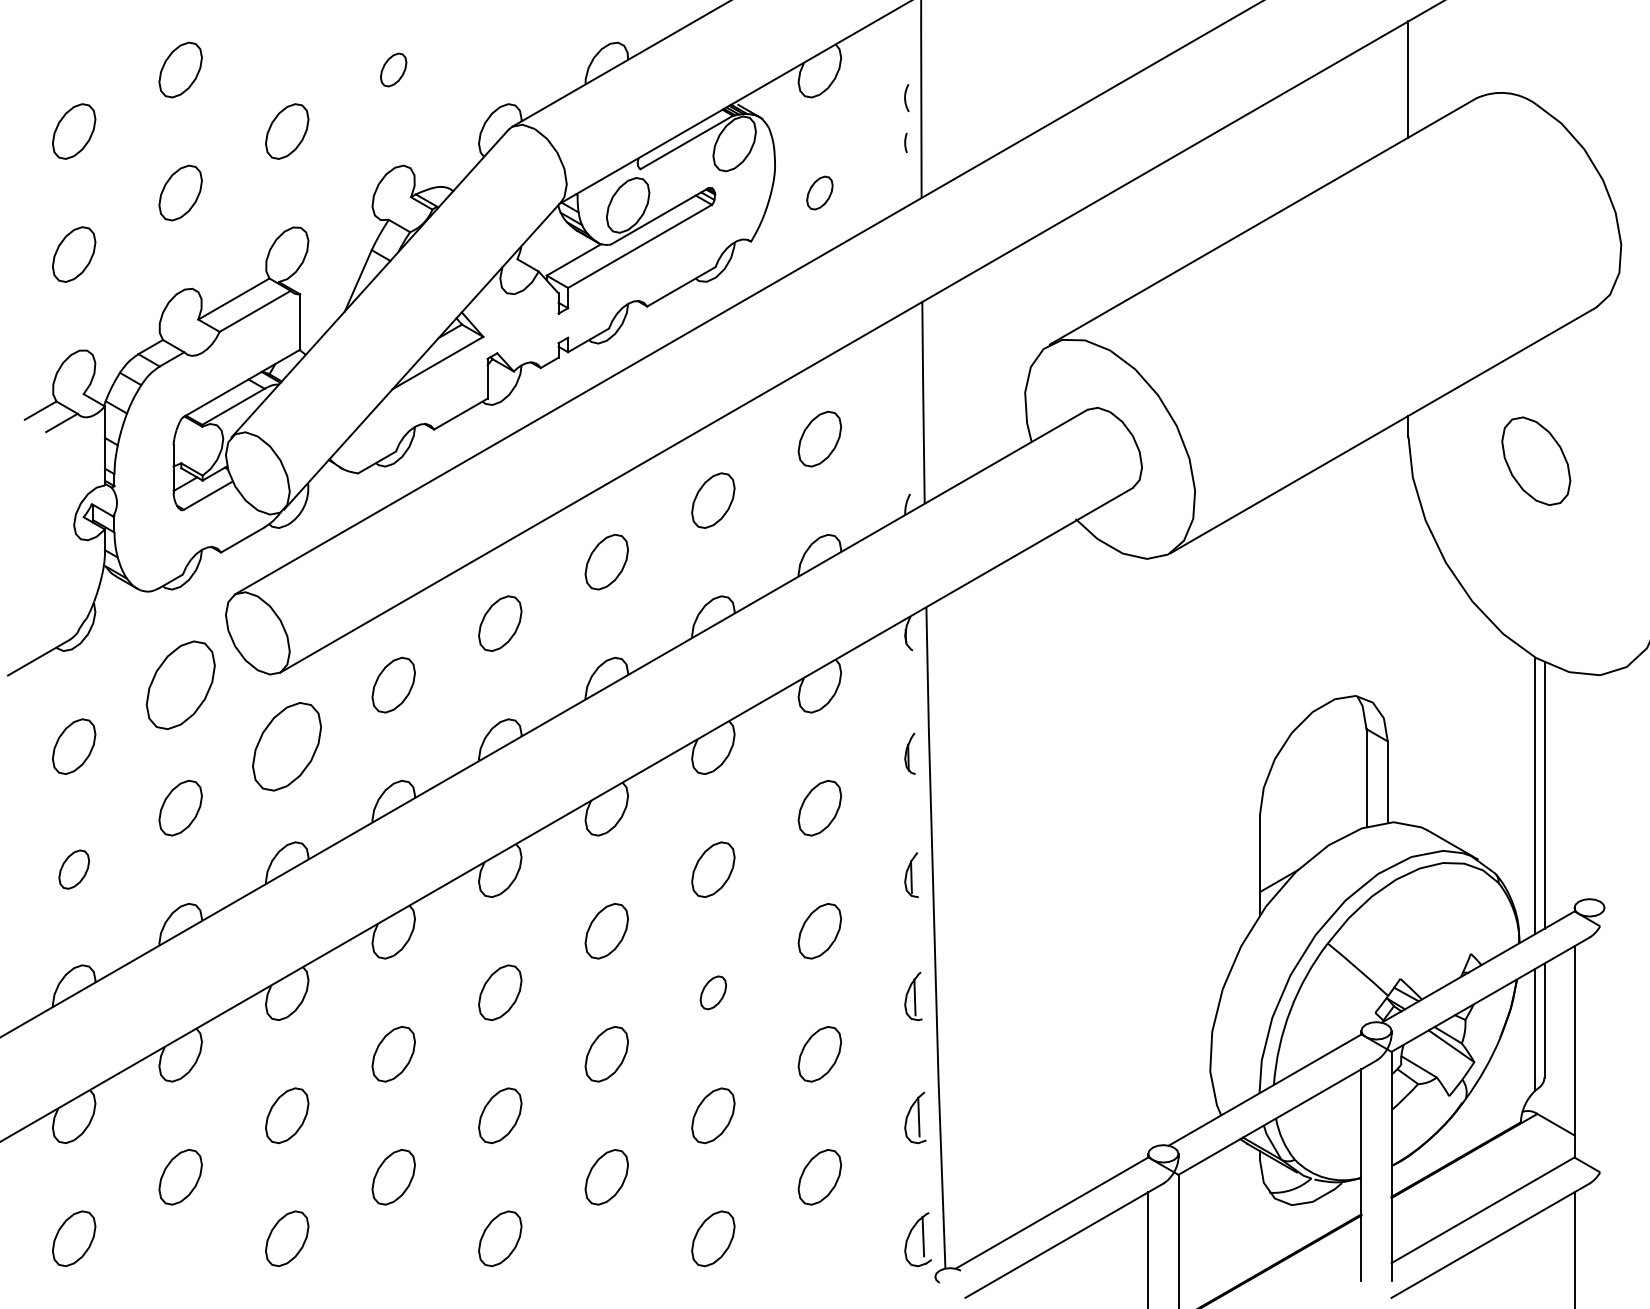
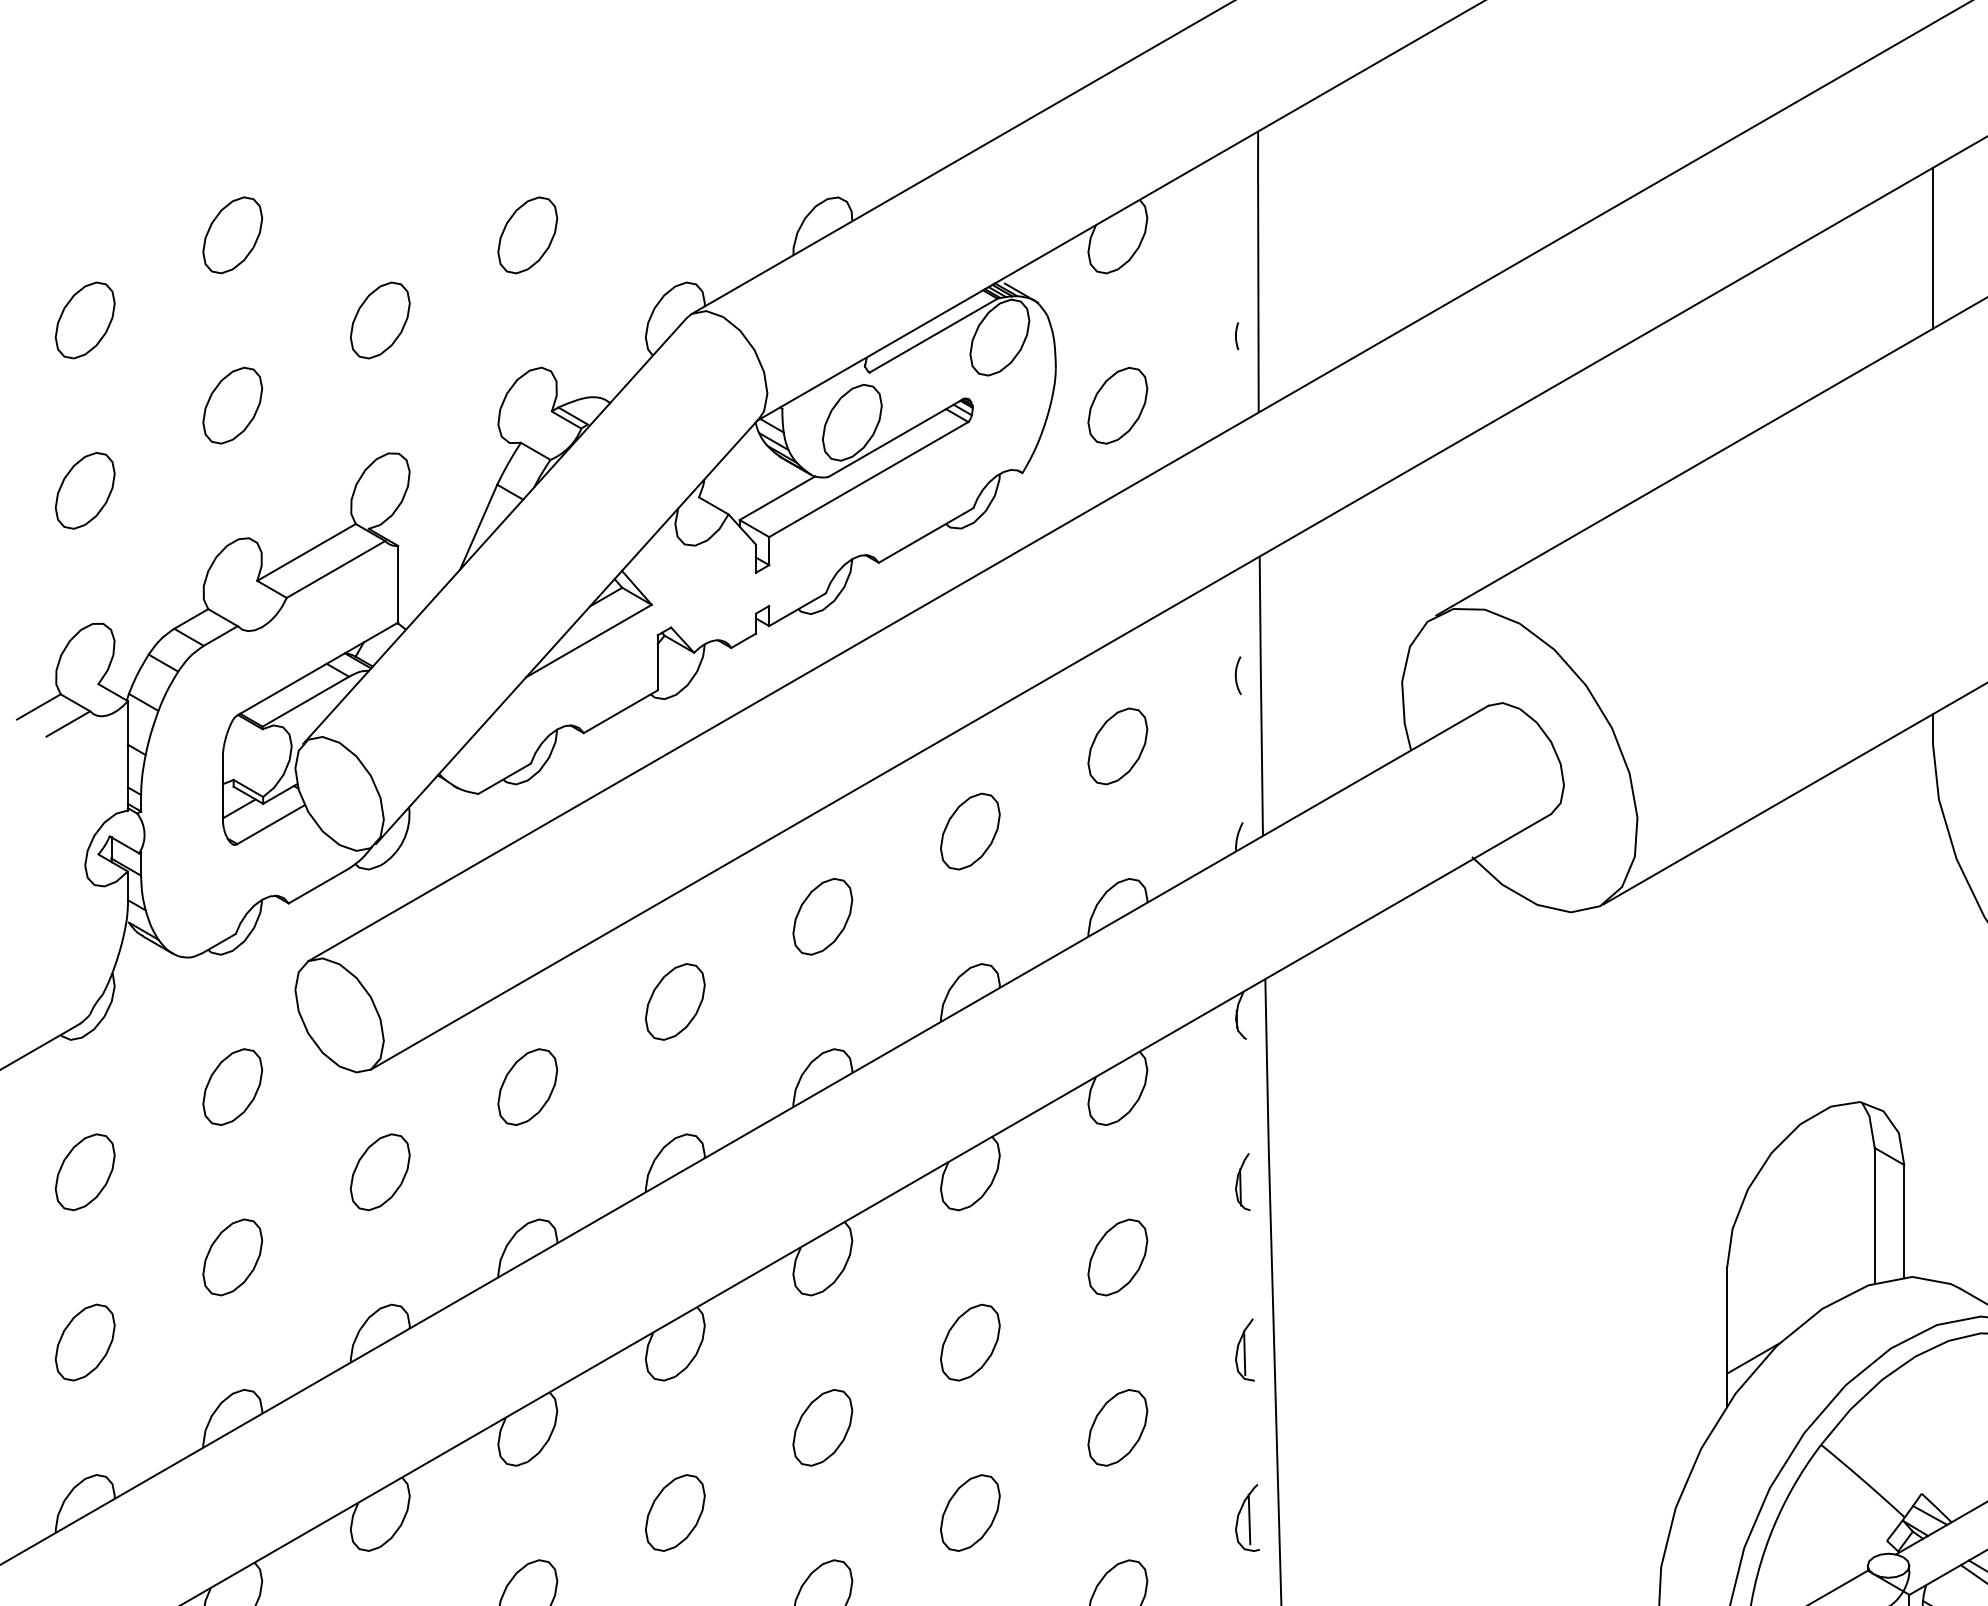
part: (393, 69) -> (527, 234), size x1.67
arc: (905, 98) -> (1236, 676), moved
part: (819, 192) -> (1117, 404), size x1.67
part: (180, 684) -> (232, 1086), size x0.62
part: (287, 746) -> (380, 1172), size x0.62
part: (74, 869) -> (85, 1342), size x1.43
part: (713, 992) -> (970, 1512), size x1.67

